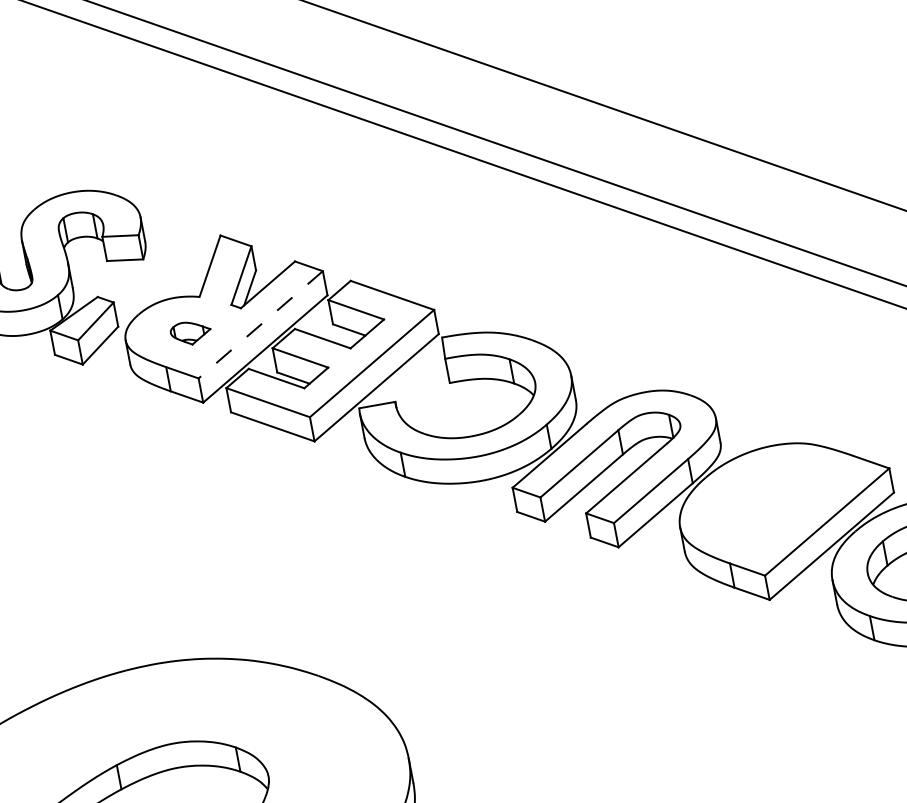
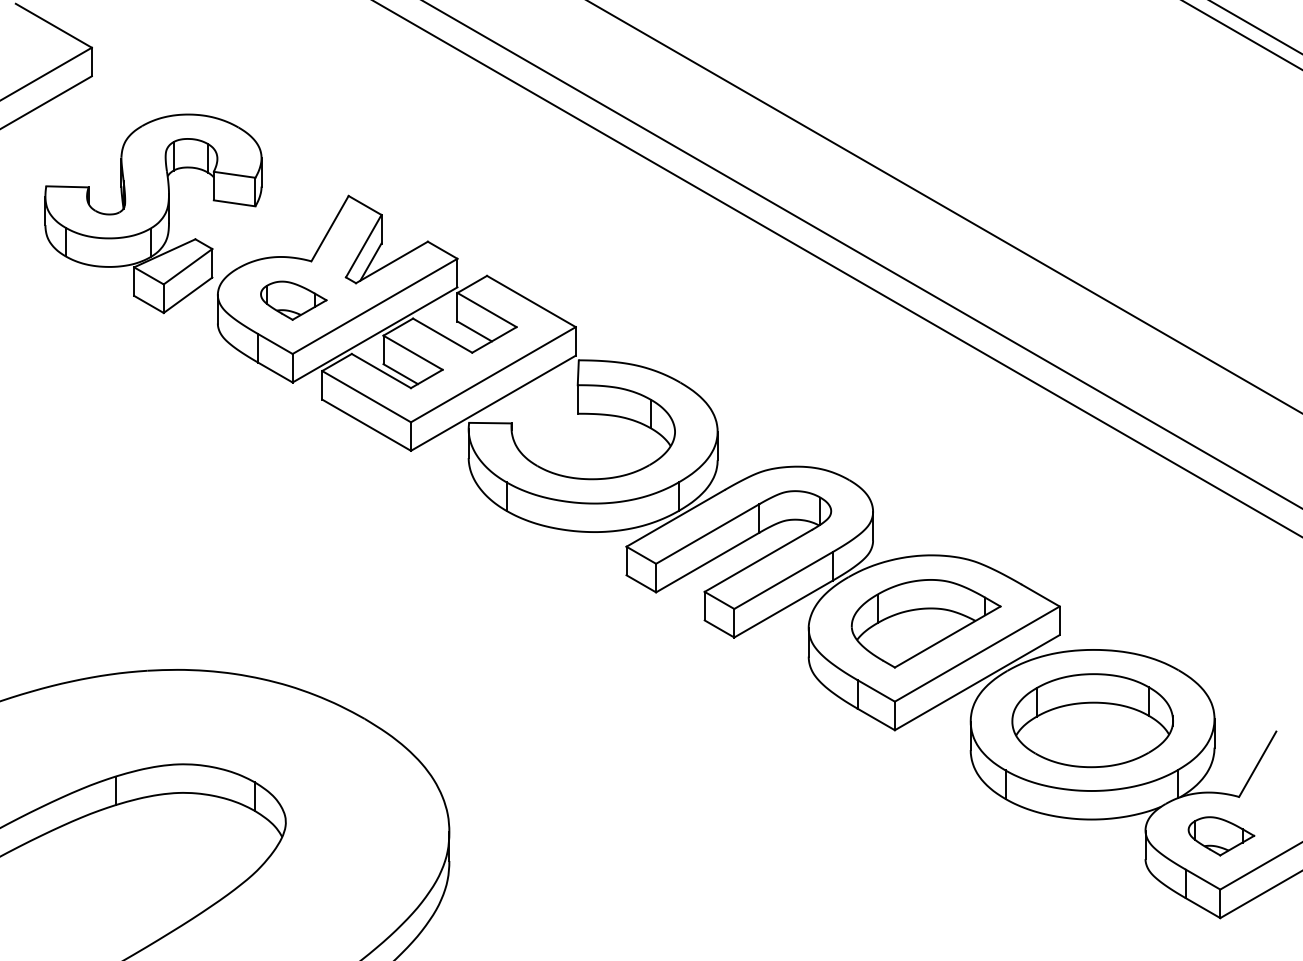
line: (260, 324) -> (374, 306), dashed -> solid
part: (190, 333) -> (293, 300), size x1.43
part: (778, 504) -> (925, 623), added

